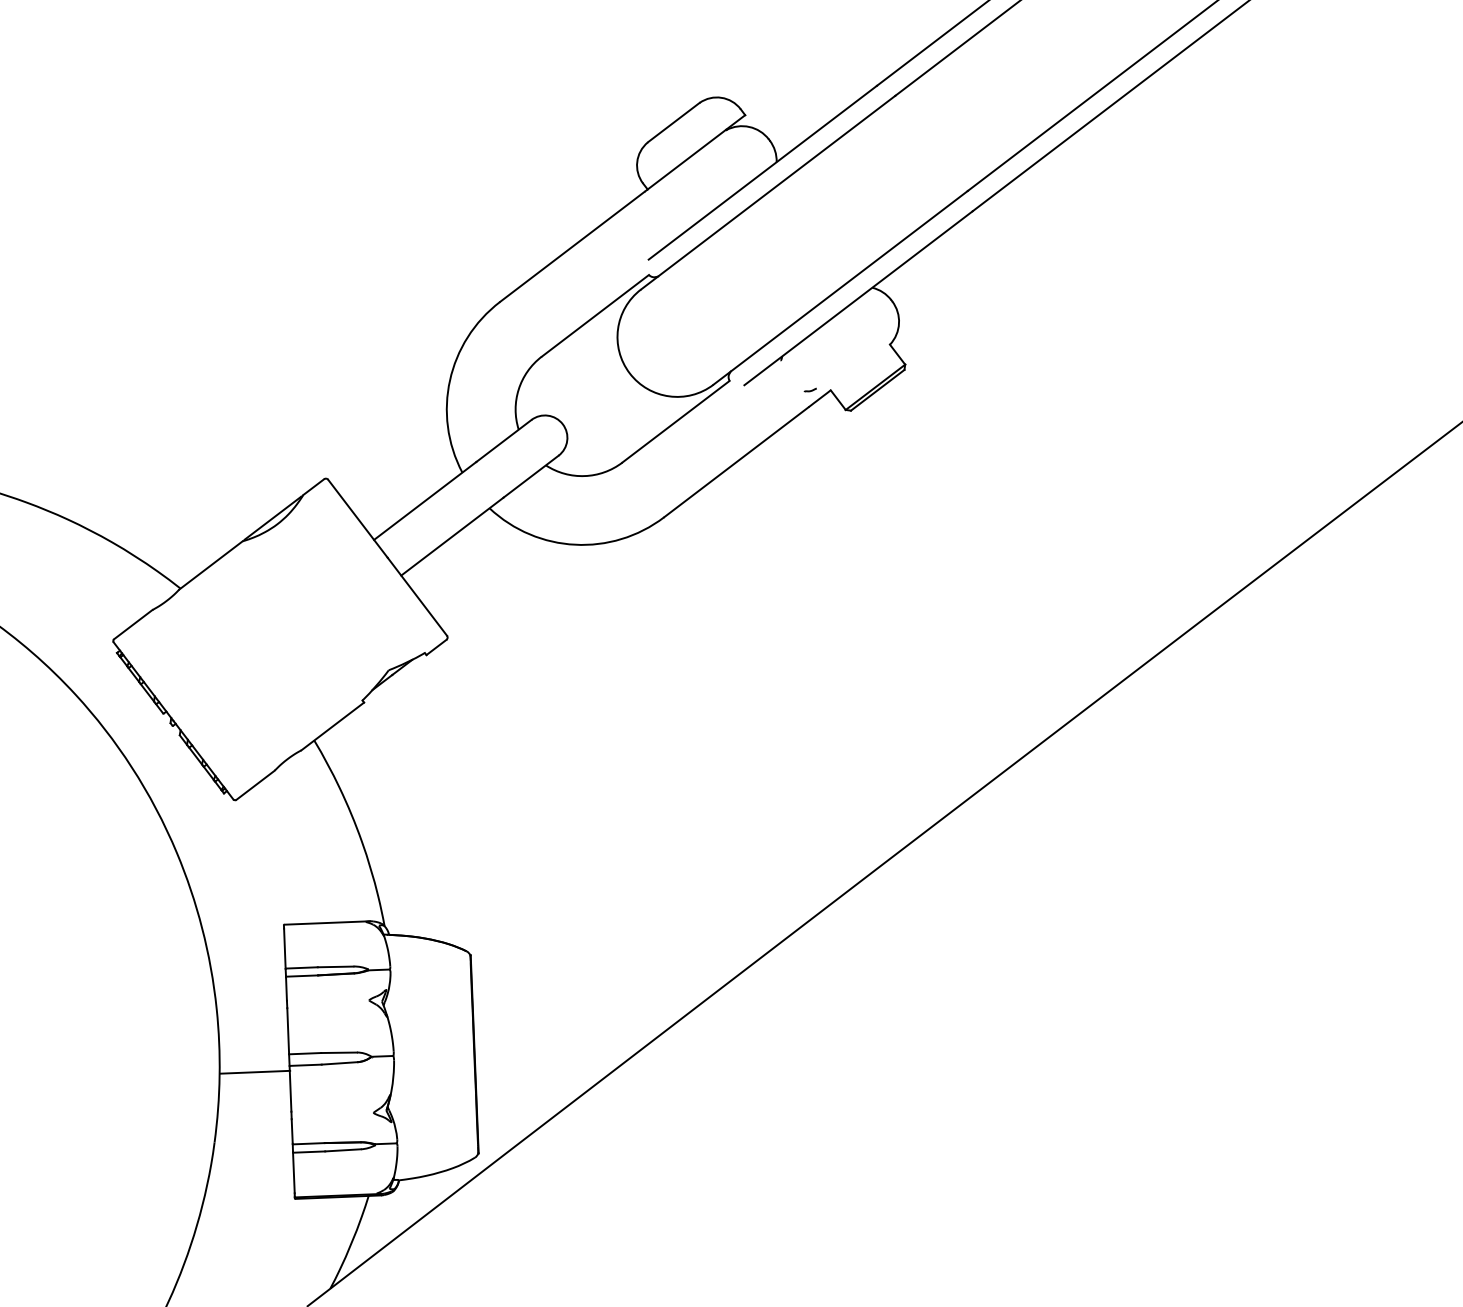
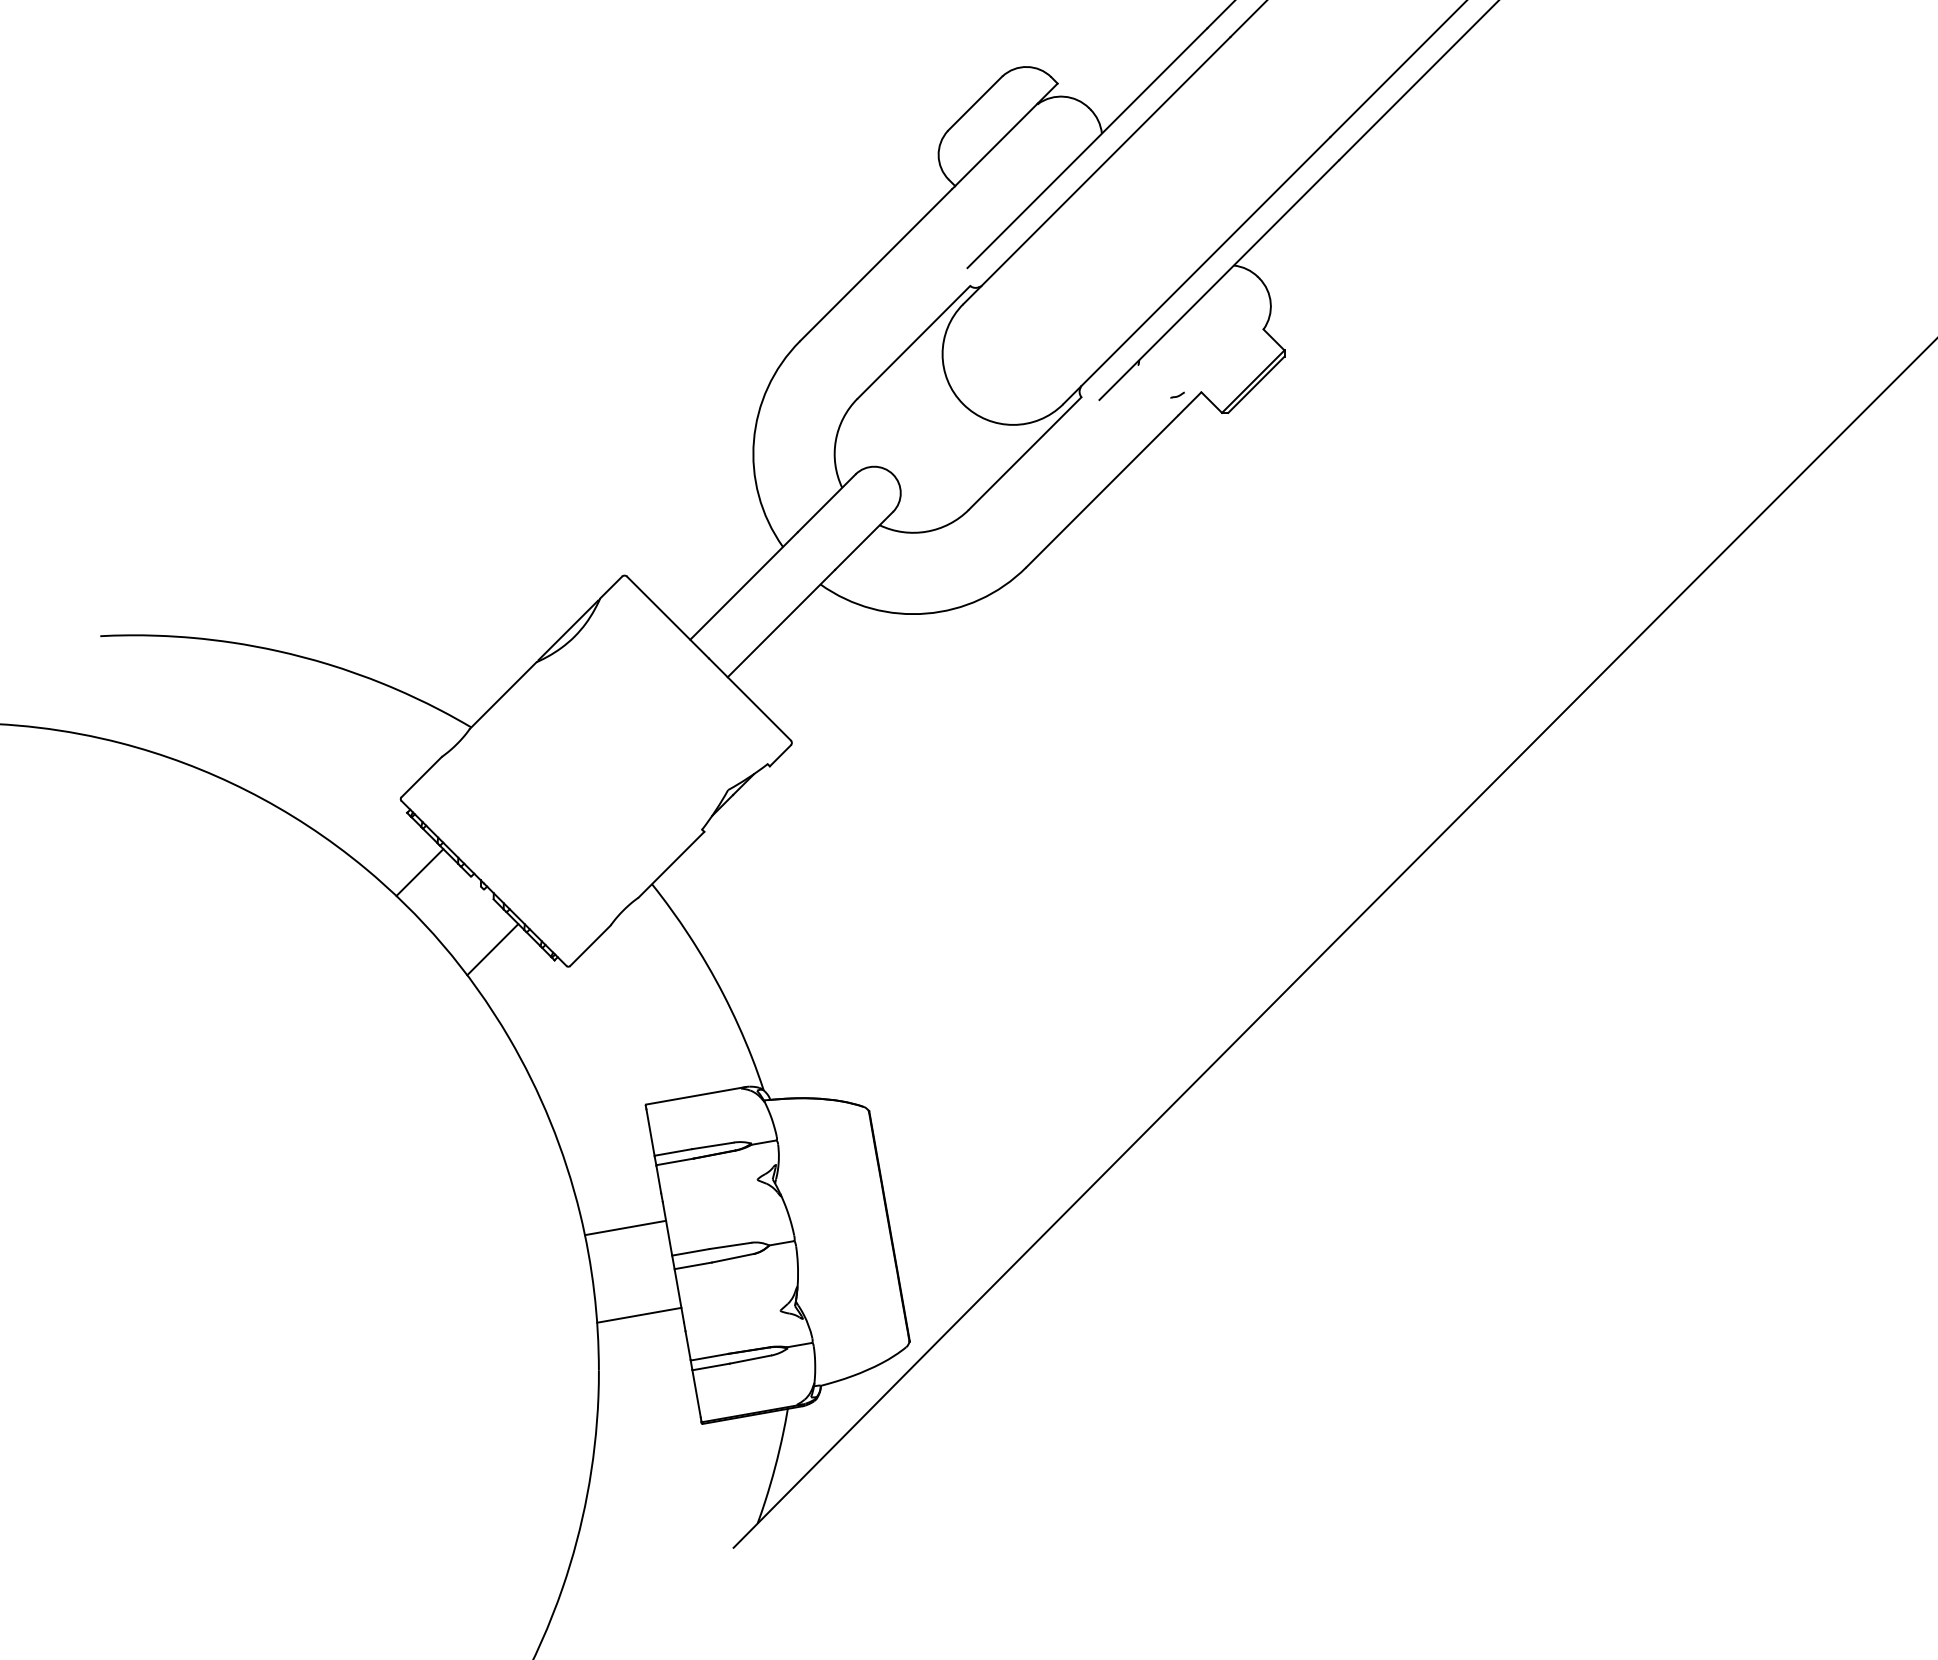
line: (120, 704) -> (419, 872), added
line: (173, 777) -> (492, 949), added
line: (255, 1071) -> (625, 1227), moved
line: (255, 1099) -> (639, 1314), added

